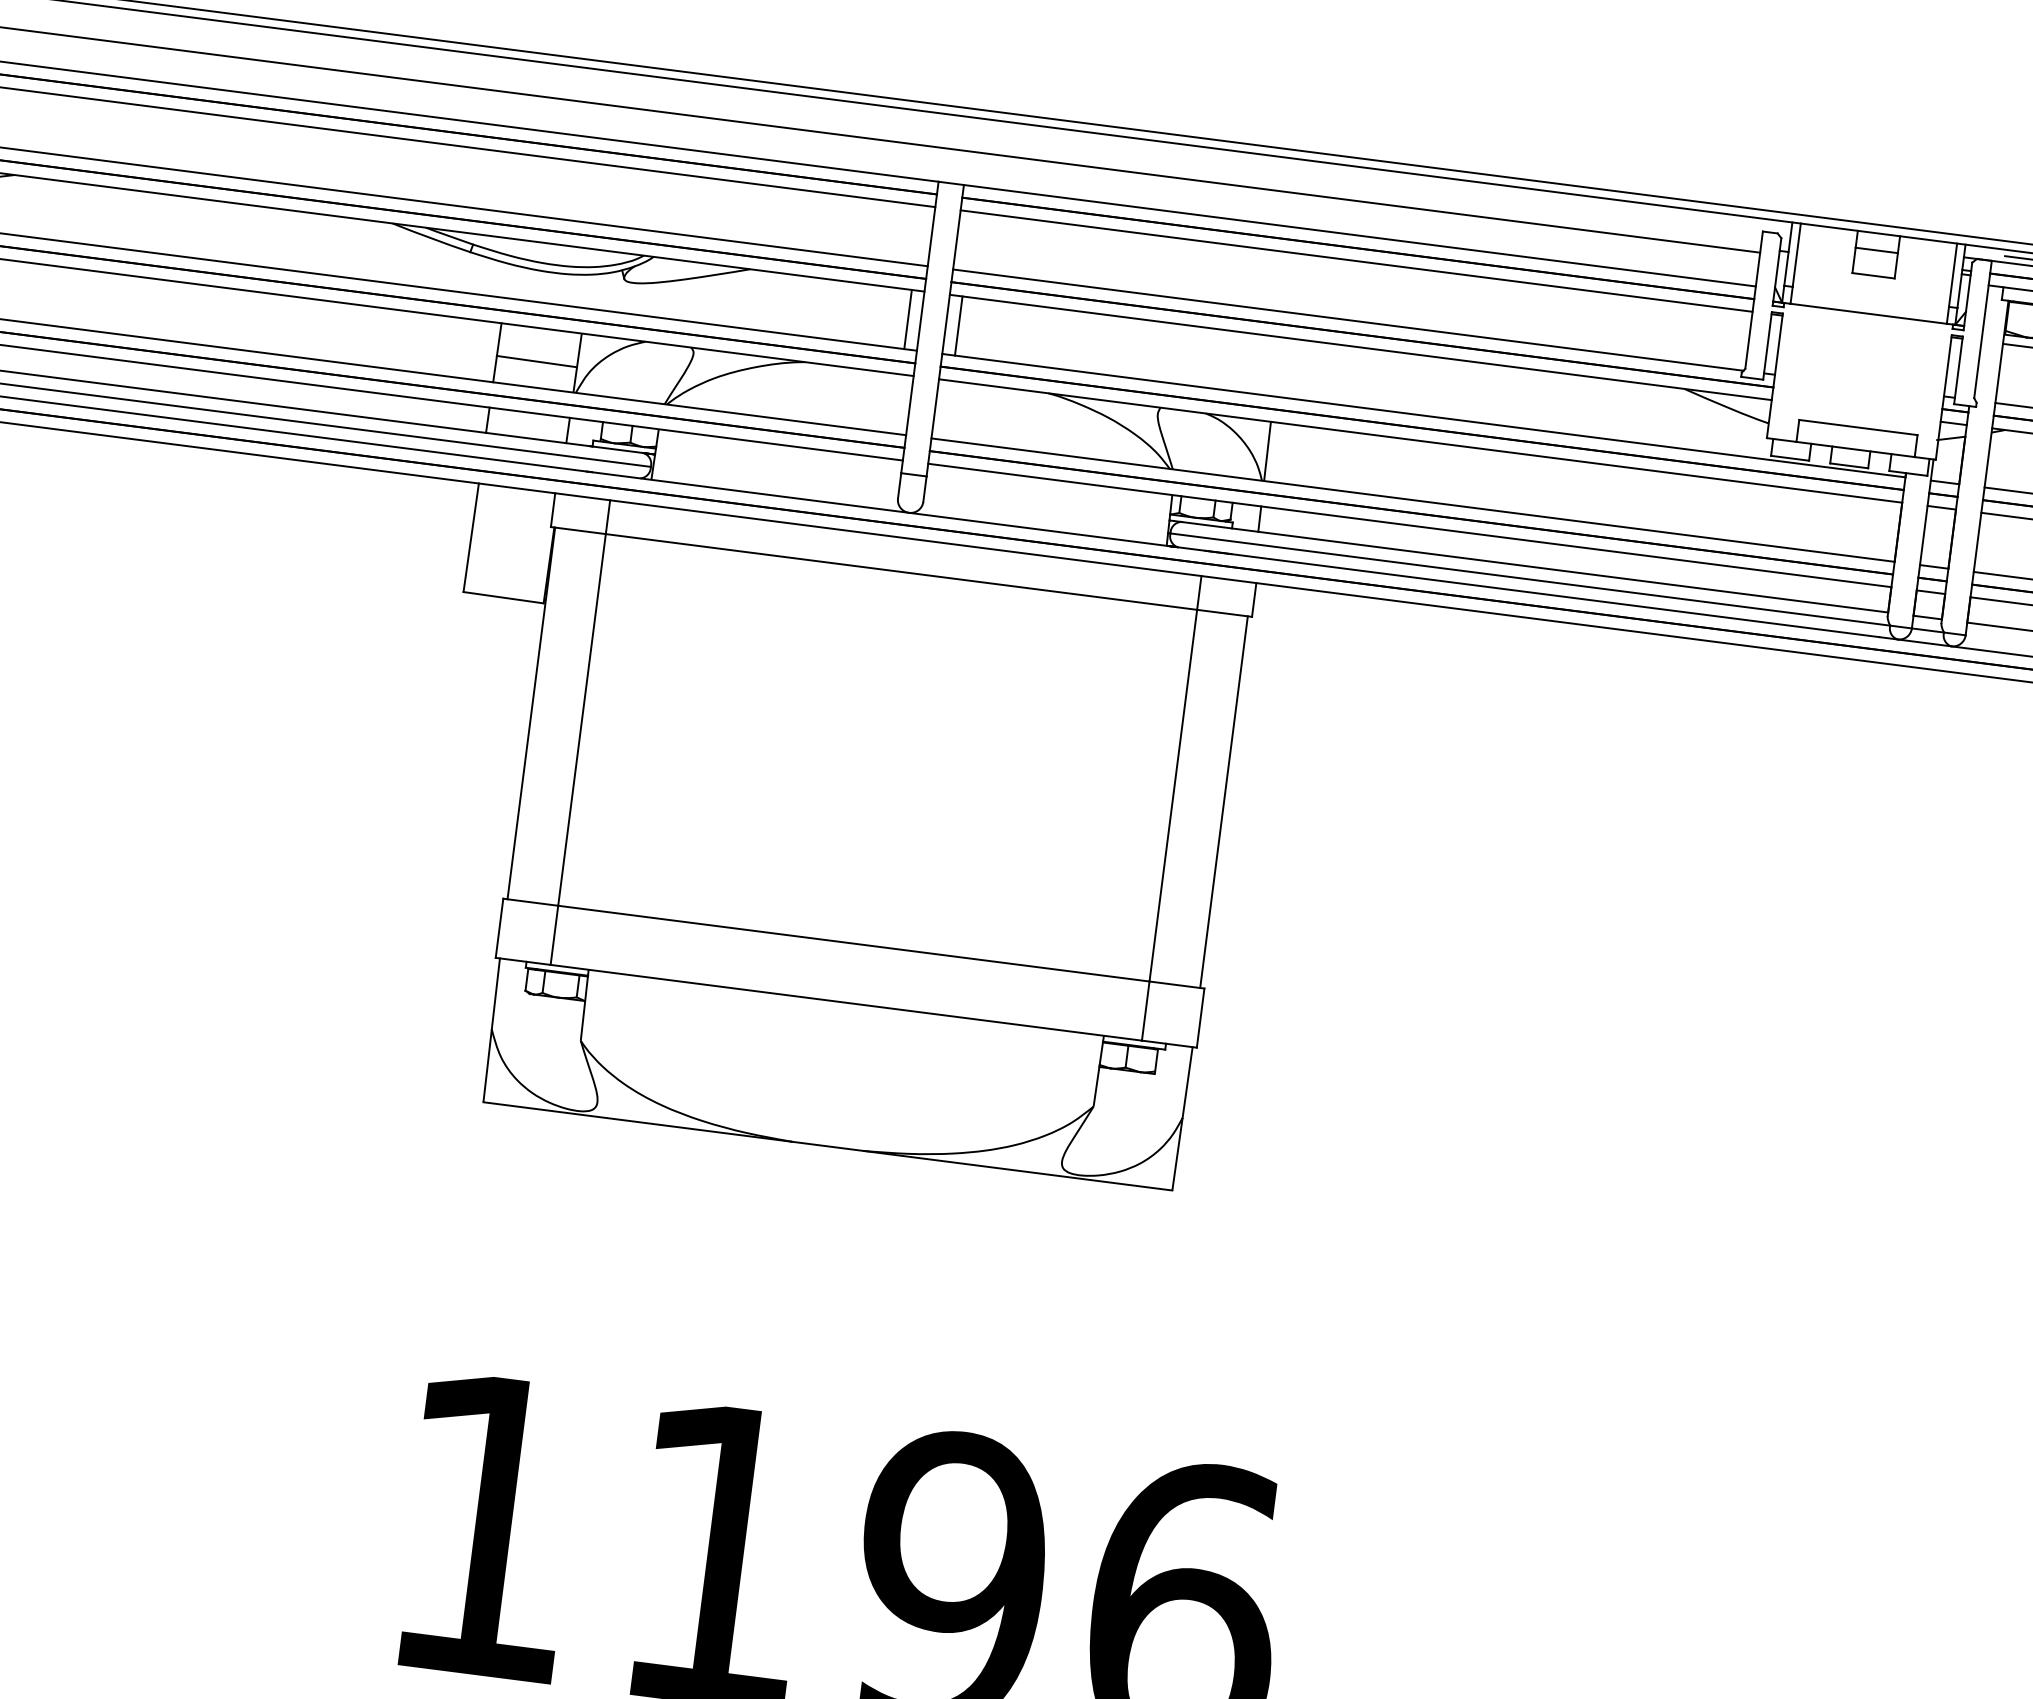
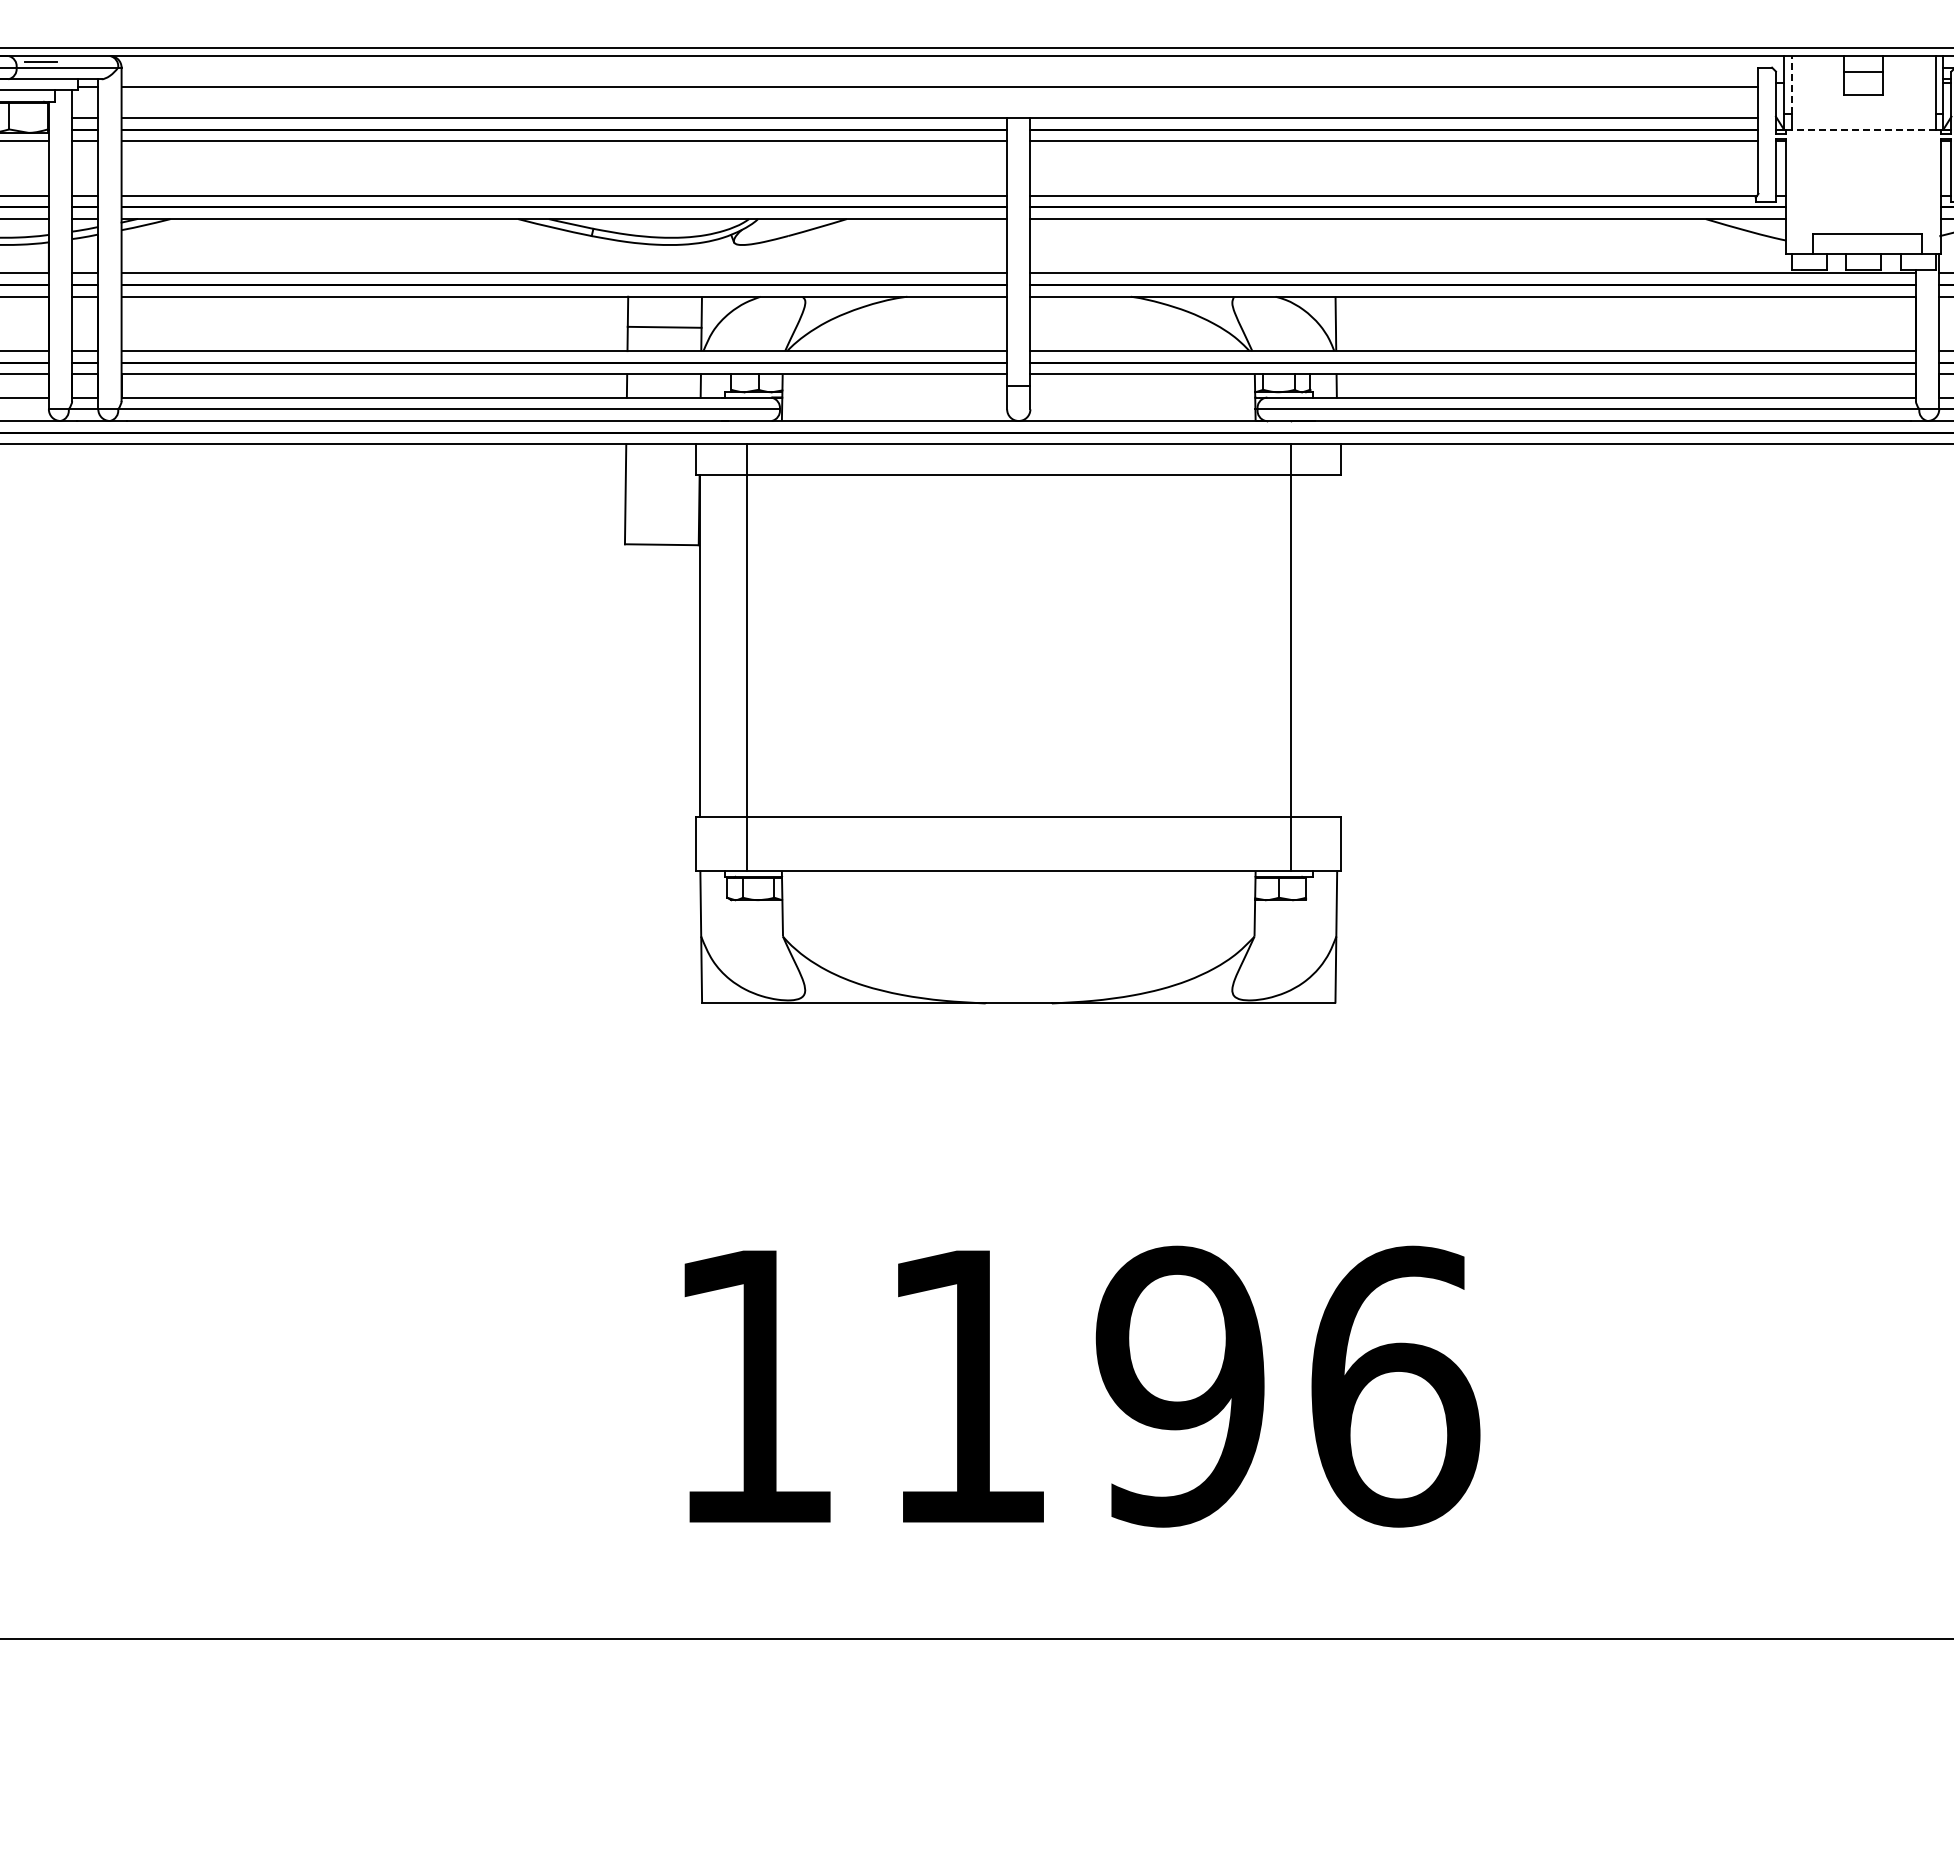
line: (1796, 254) -> (1791, 84), solid -> dashed
line: (1868, 313) -> (1863, 129), solid -> dashed
line: (908, 319) -> (995, 246), removed
line: (959, 326) -> (1042, 246), removed
line: (1224, 802) -> (1337, 646), removed

